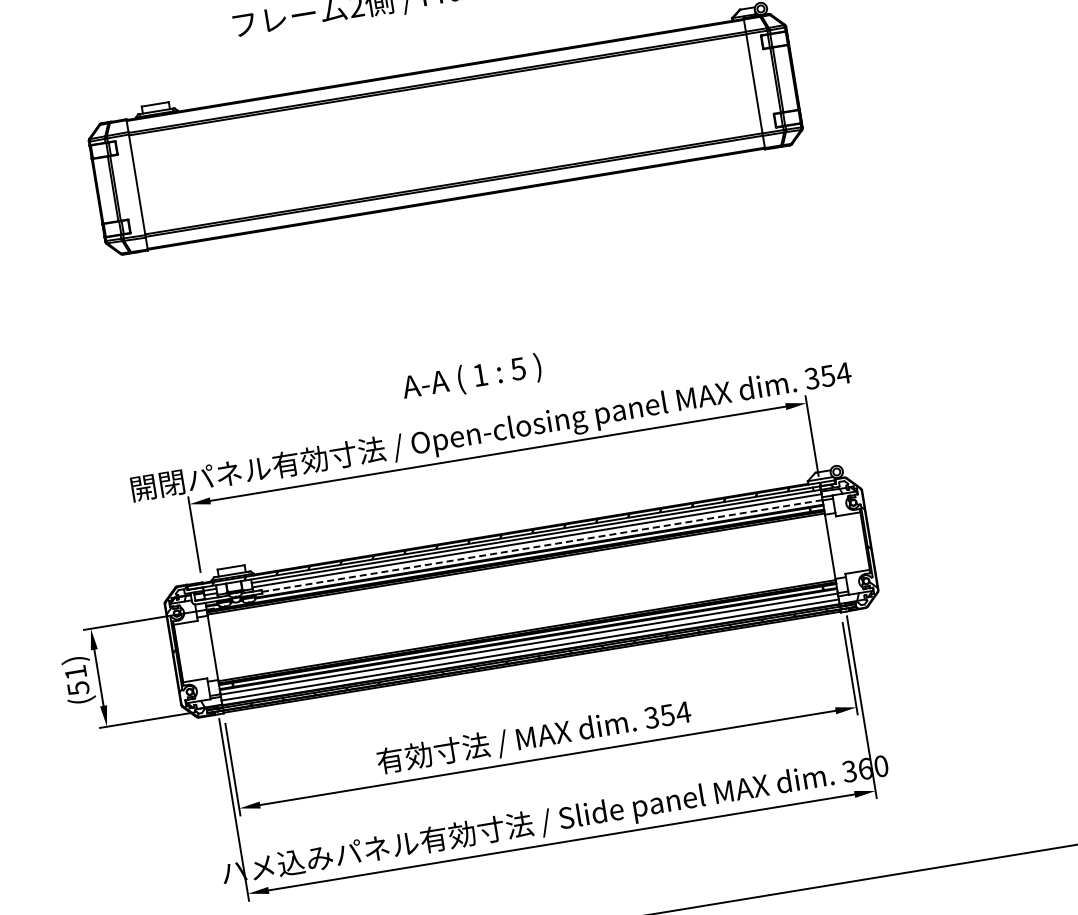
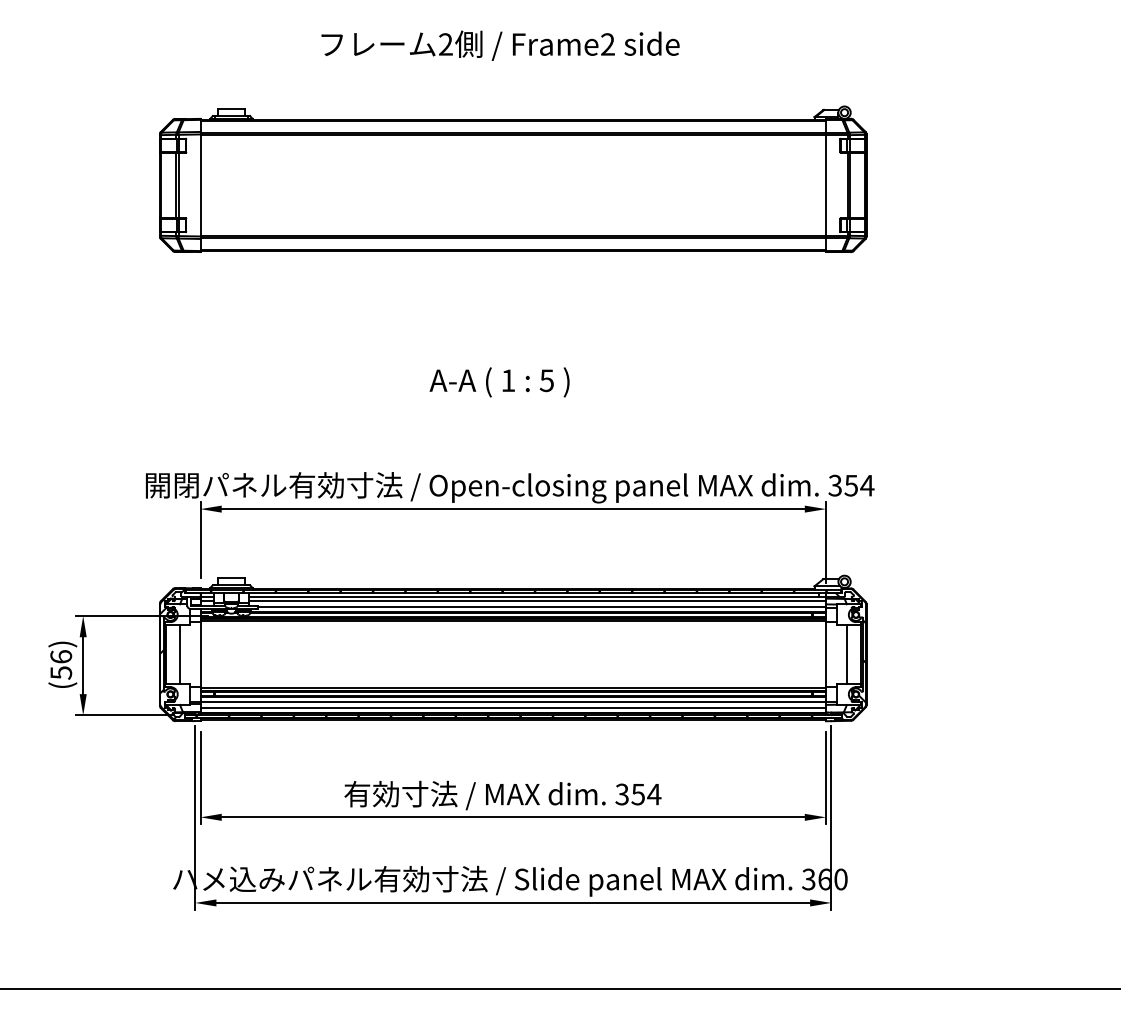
text: (471, 378) -> (499, 382), moved
line: (851, 543) -> (847, 654), added
line: (541, 546) -> (541, 607), dashed -> solid
line: (192, 651) -> (179, 654), added
text: (76, 672) -> (61, 656), (51) -> (56)

